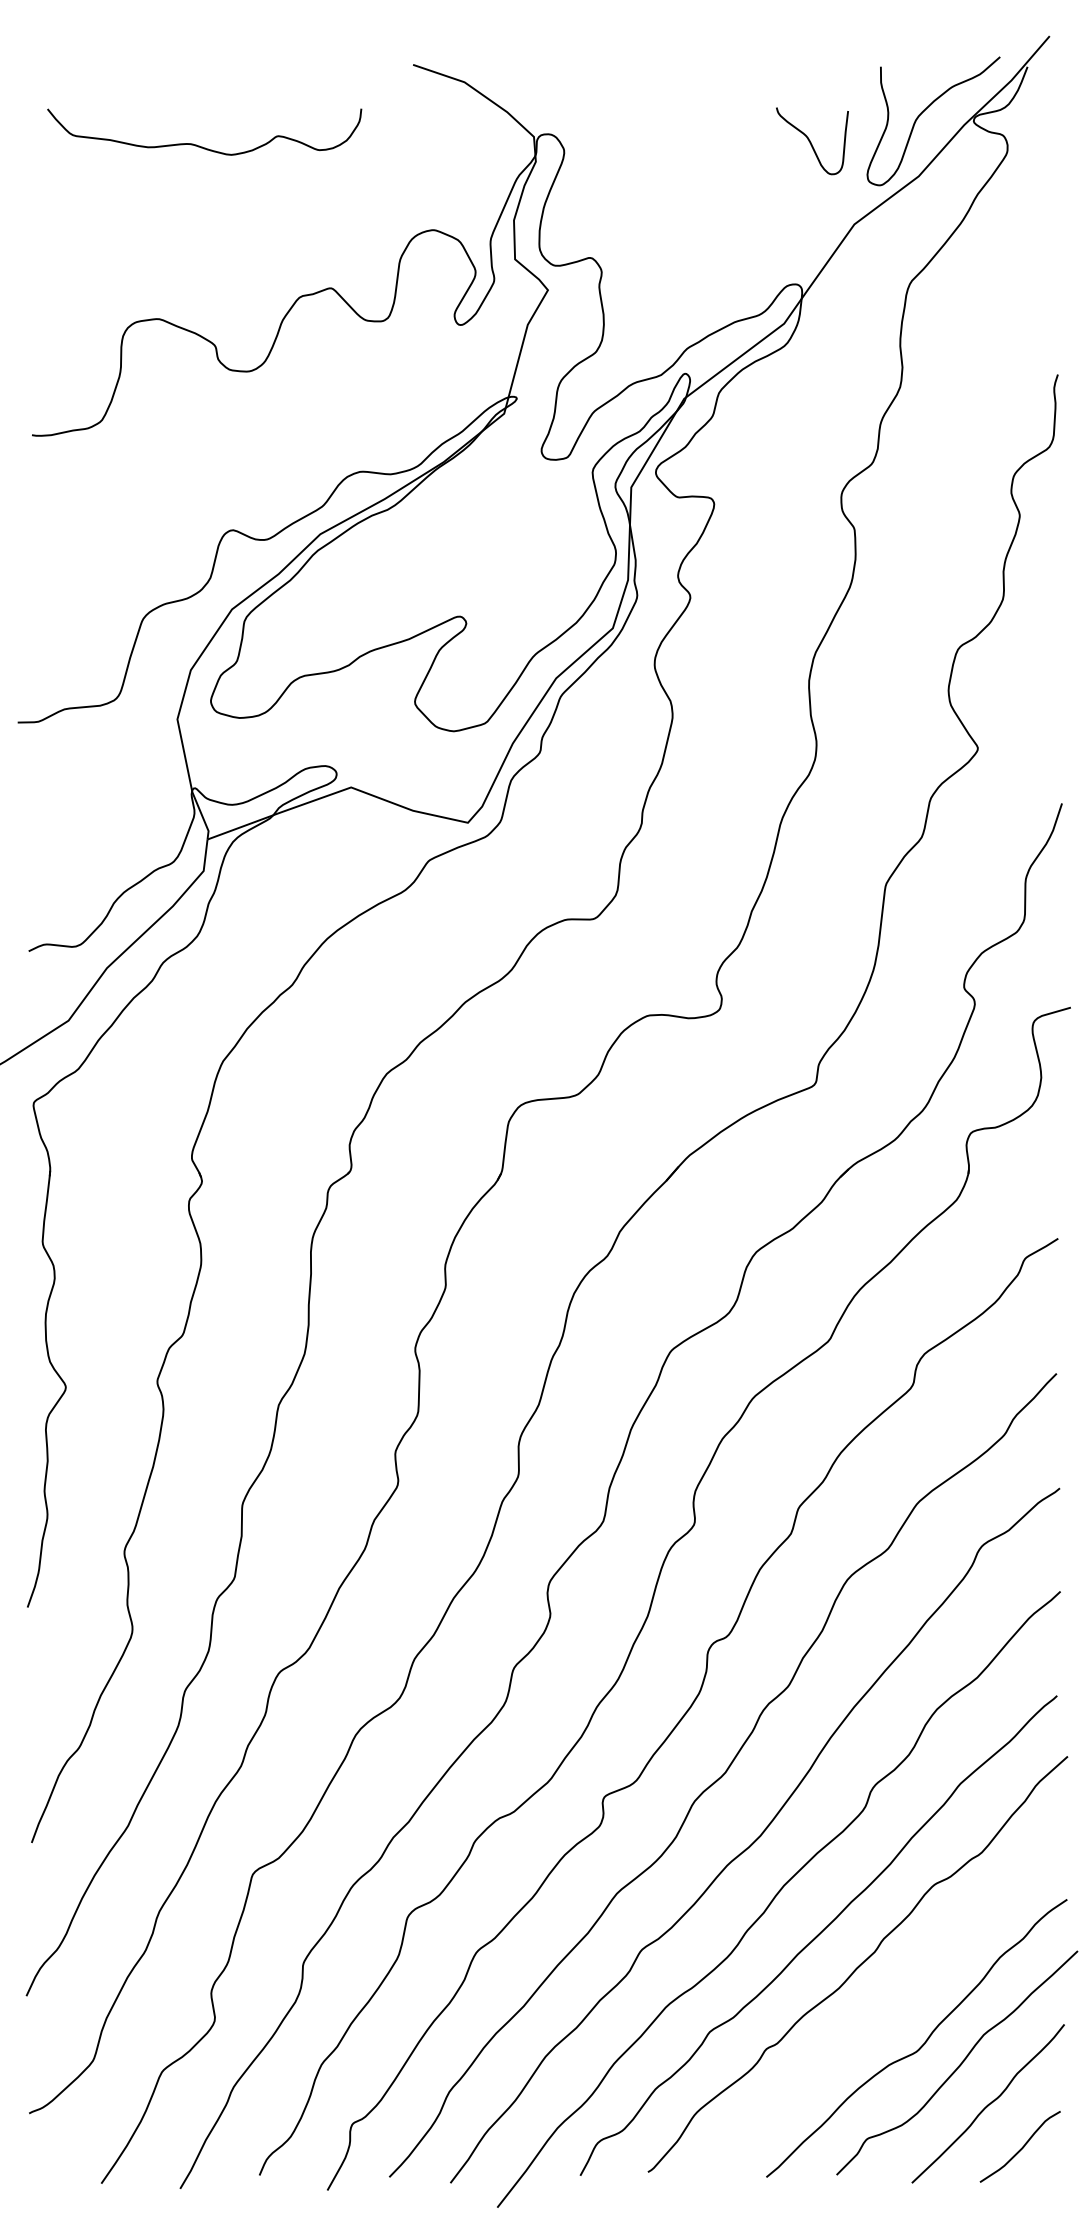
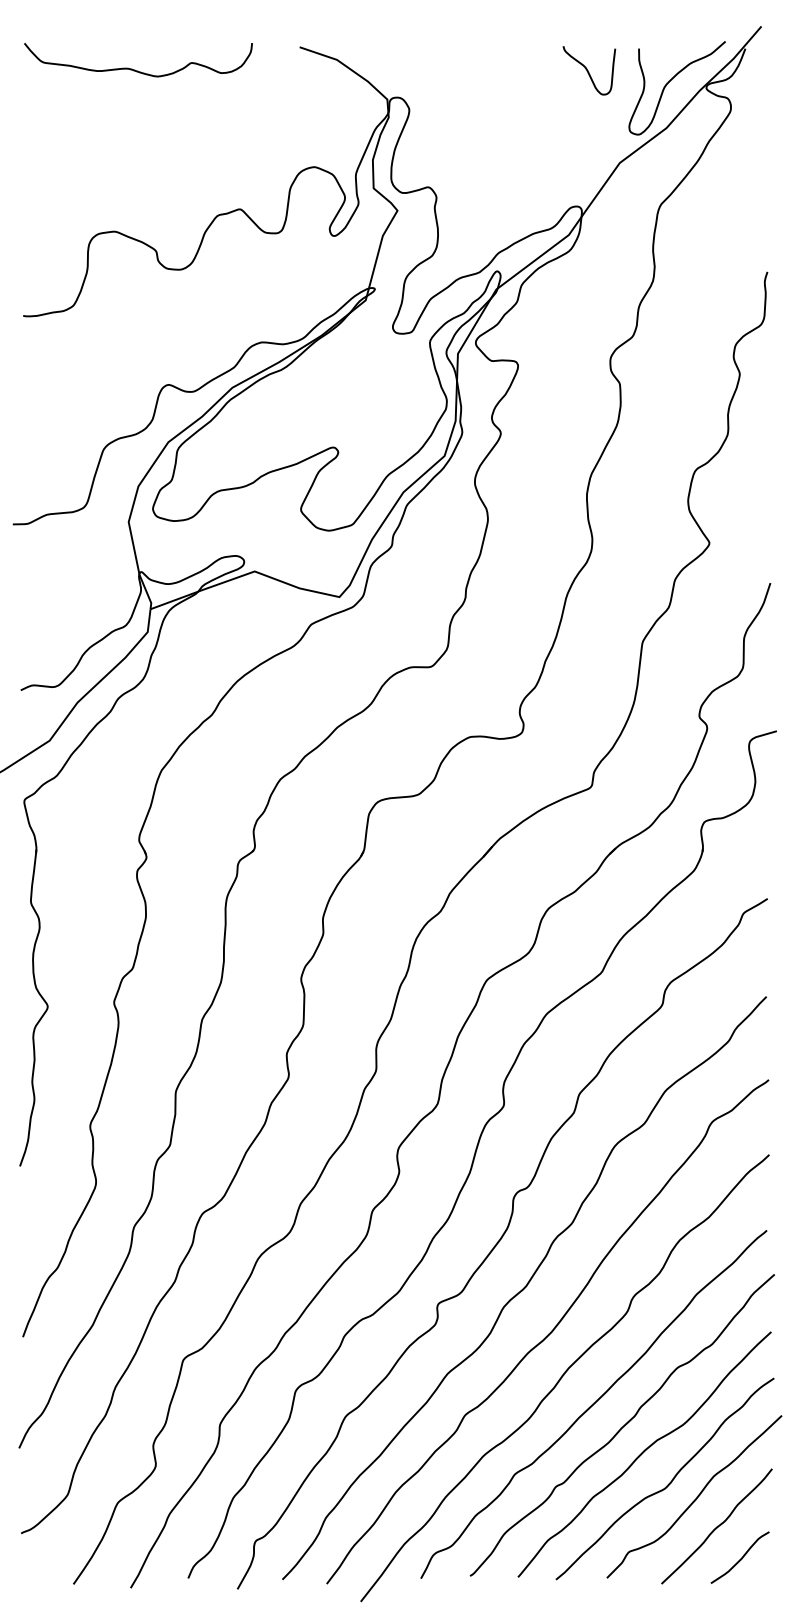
curve: (811, 141) -> (588, 70), moved
curve: (200, 145) -> (135, 69), moved
curve: (887, 2003) -> (643, 1453), added

